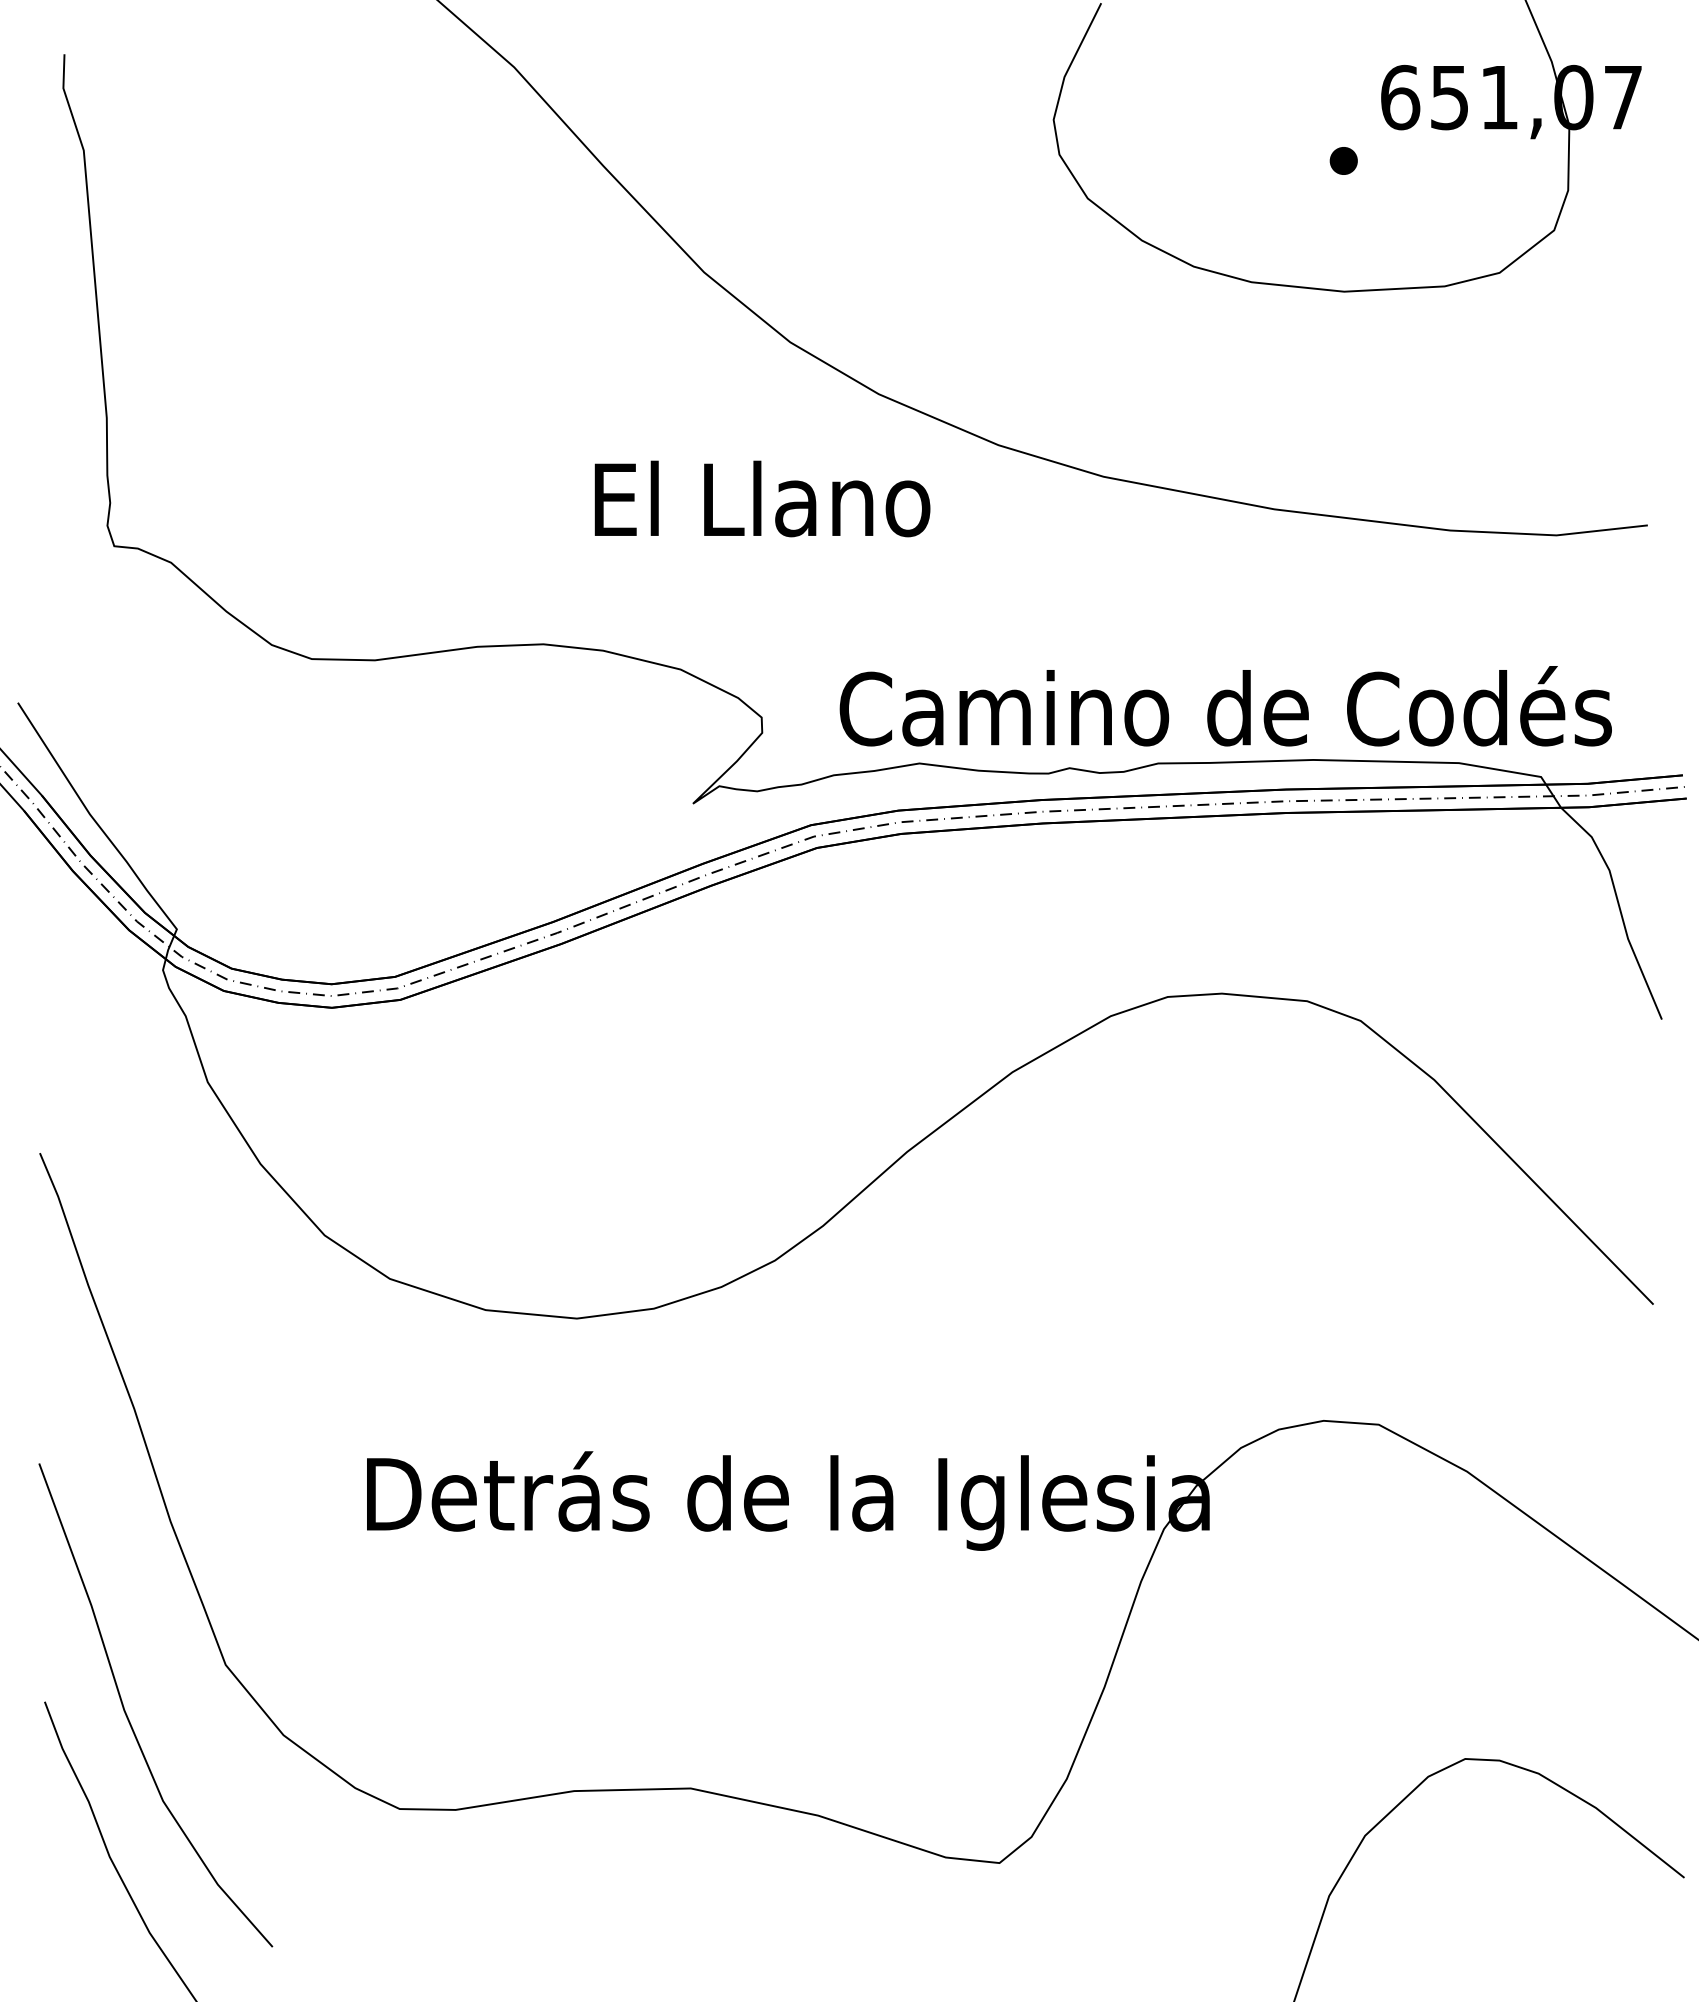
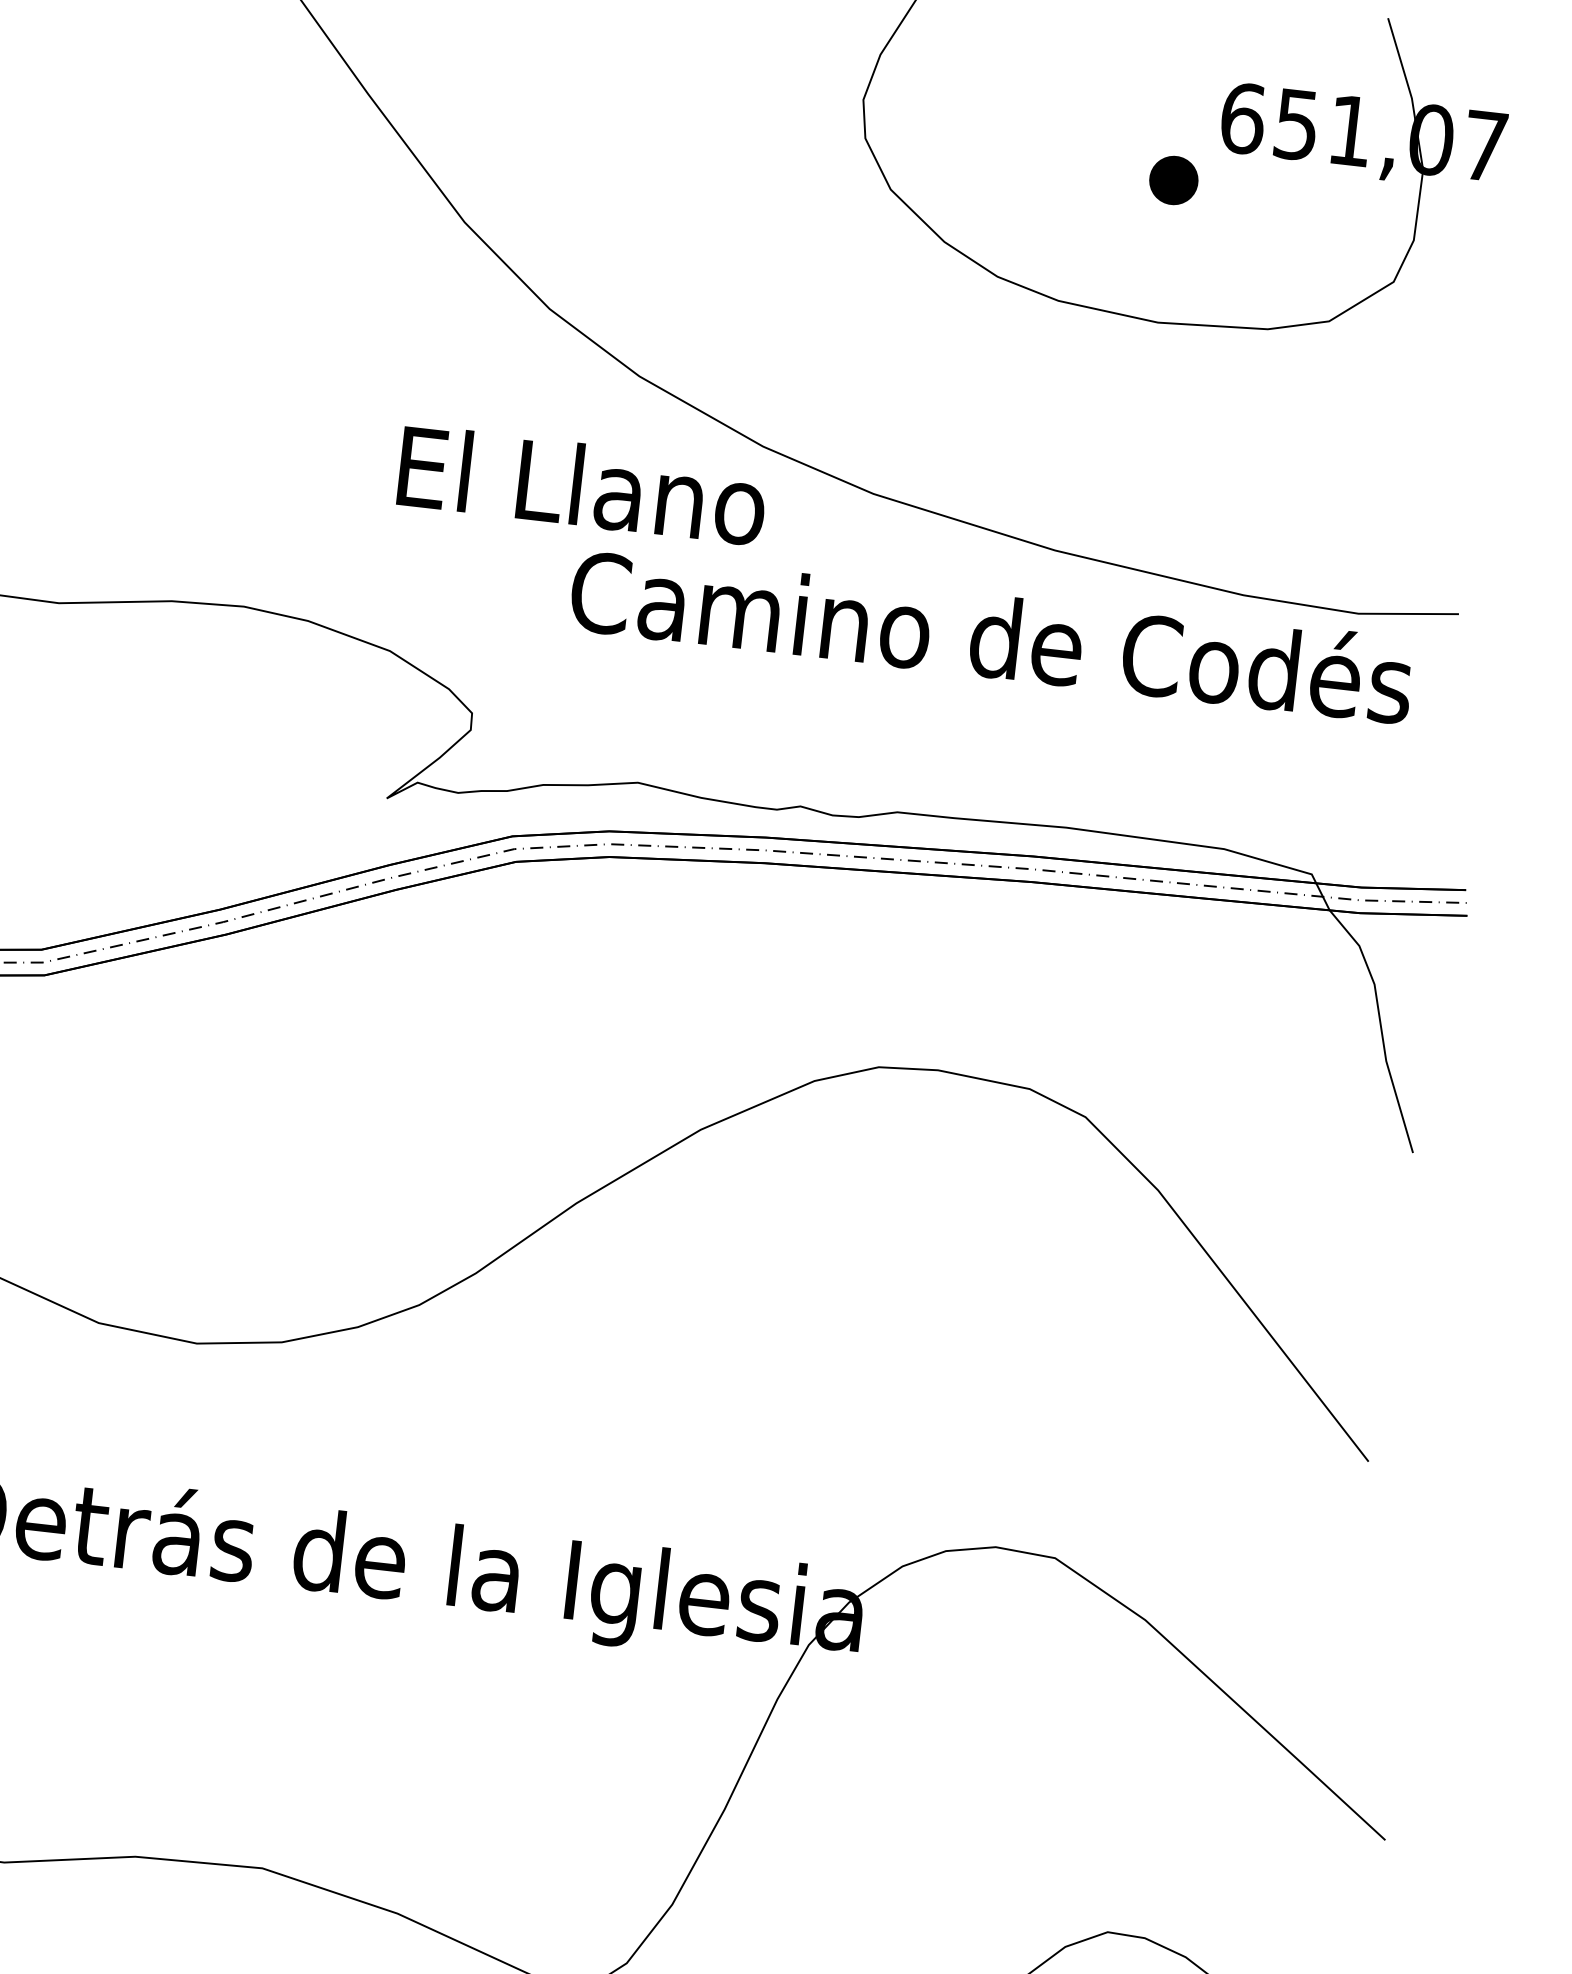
part: (1343, 160) -> (1173, 179), size x1.6
text: (762, 498) -> (582, 484), moved
text: (1225, 706) -> (991, 634), moved

